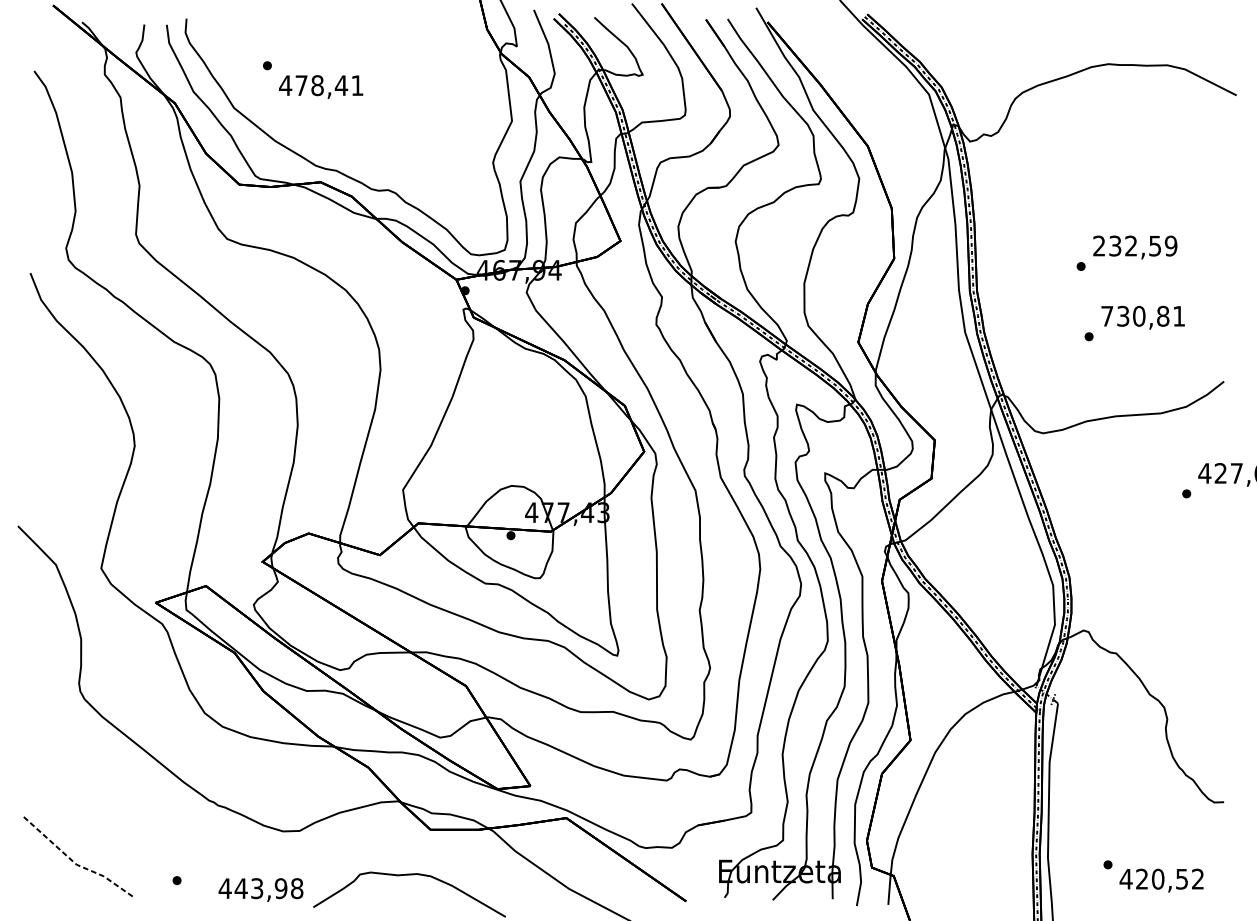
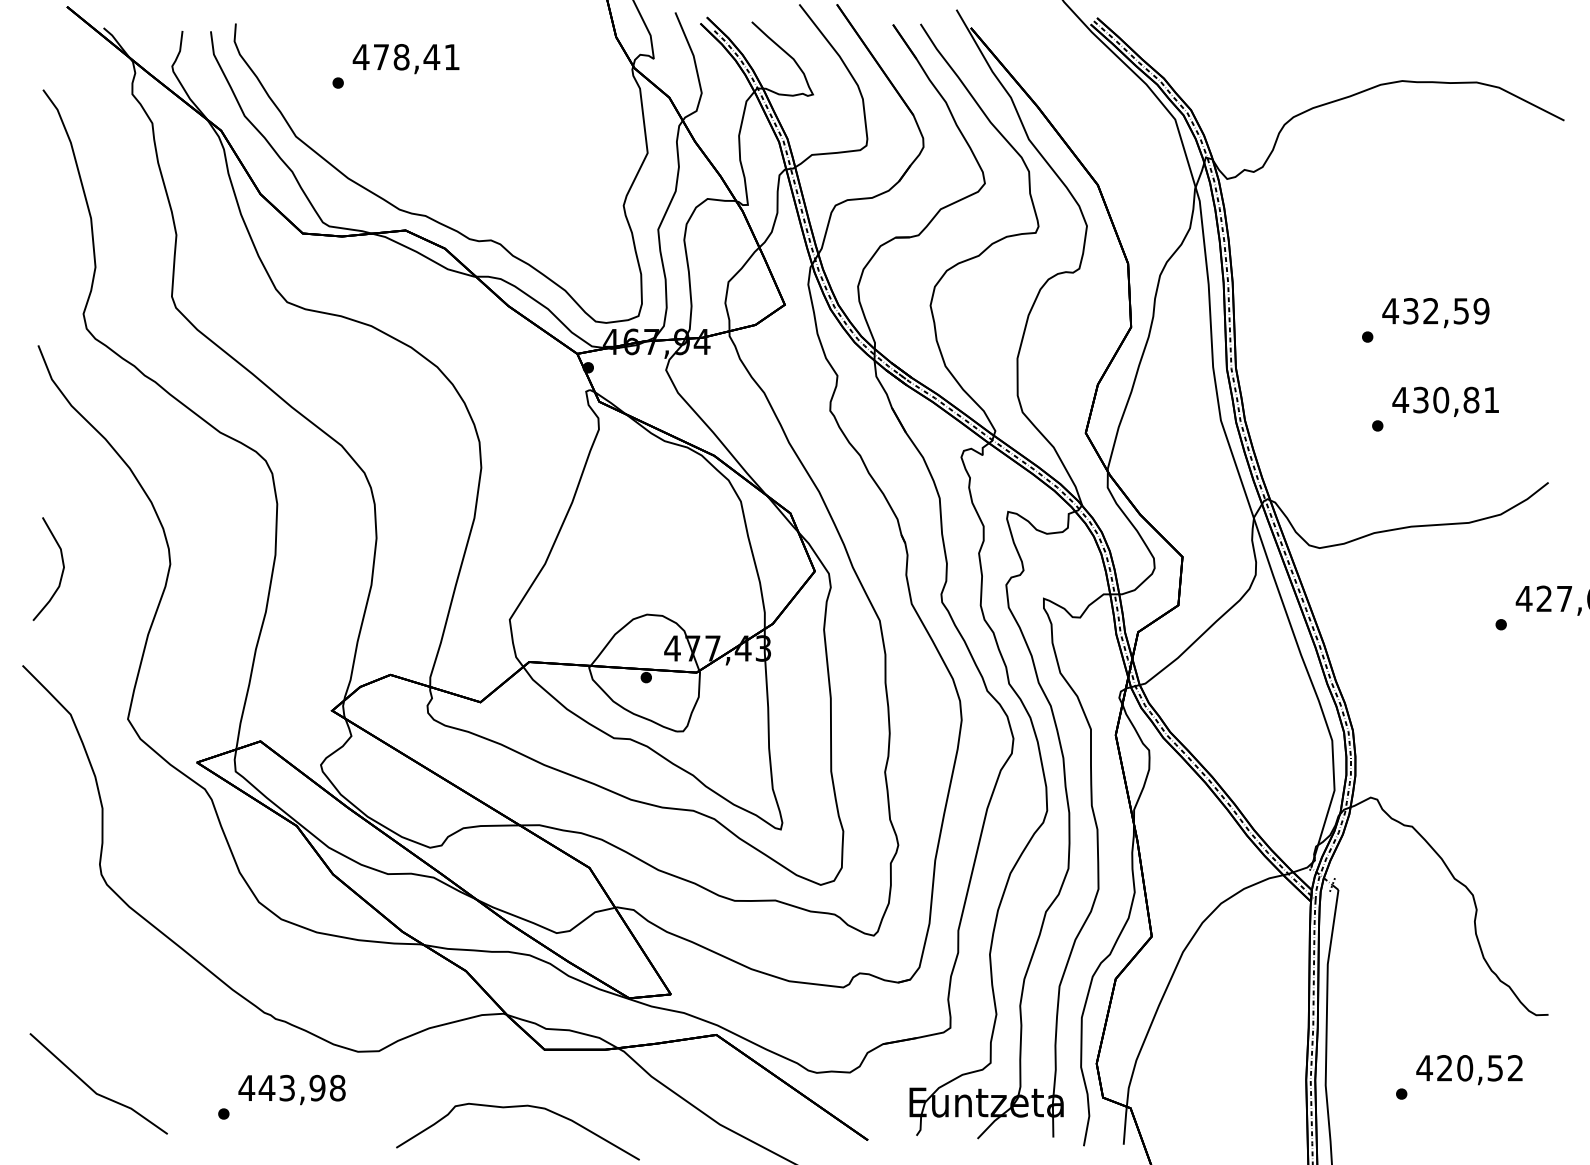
text: (320, 87) -> (405, 59), moved
text: (1099, 246) -> (1390, 311), 232,59 -> 432,59
text: (1107, 315) -> (1400, 399), 730,81 -> 430,81
curve: (48, 452) -> (61, 572), added
line: (74, 862) -> (94, 1091), dashed -> solid
text: (1161, 880) -> (1469, 1070), moved
text: (260, 889) -> (291, 1089), moved

